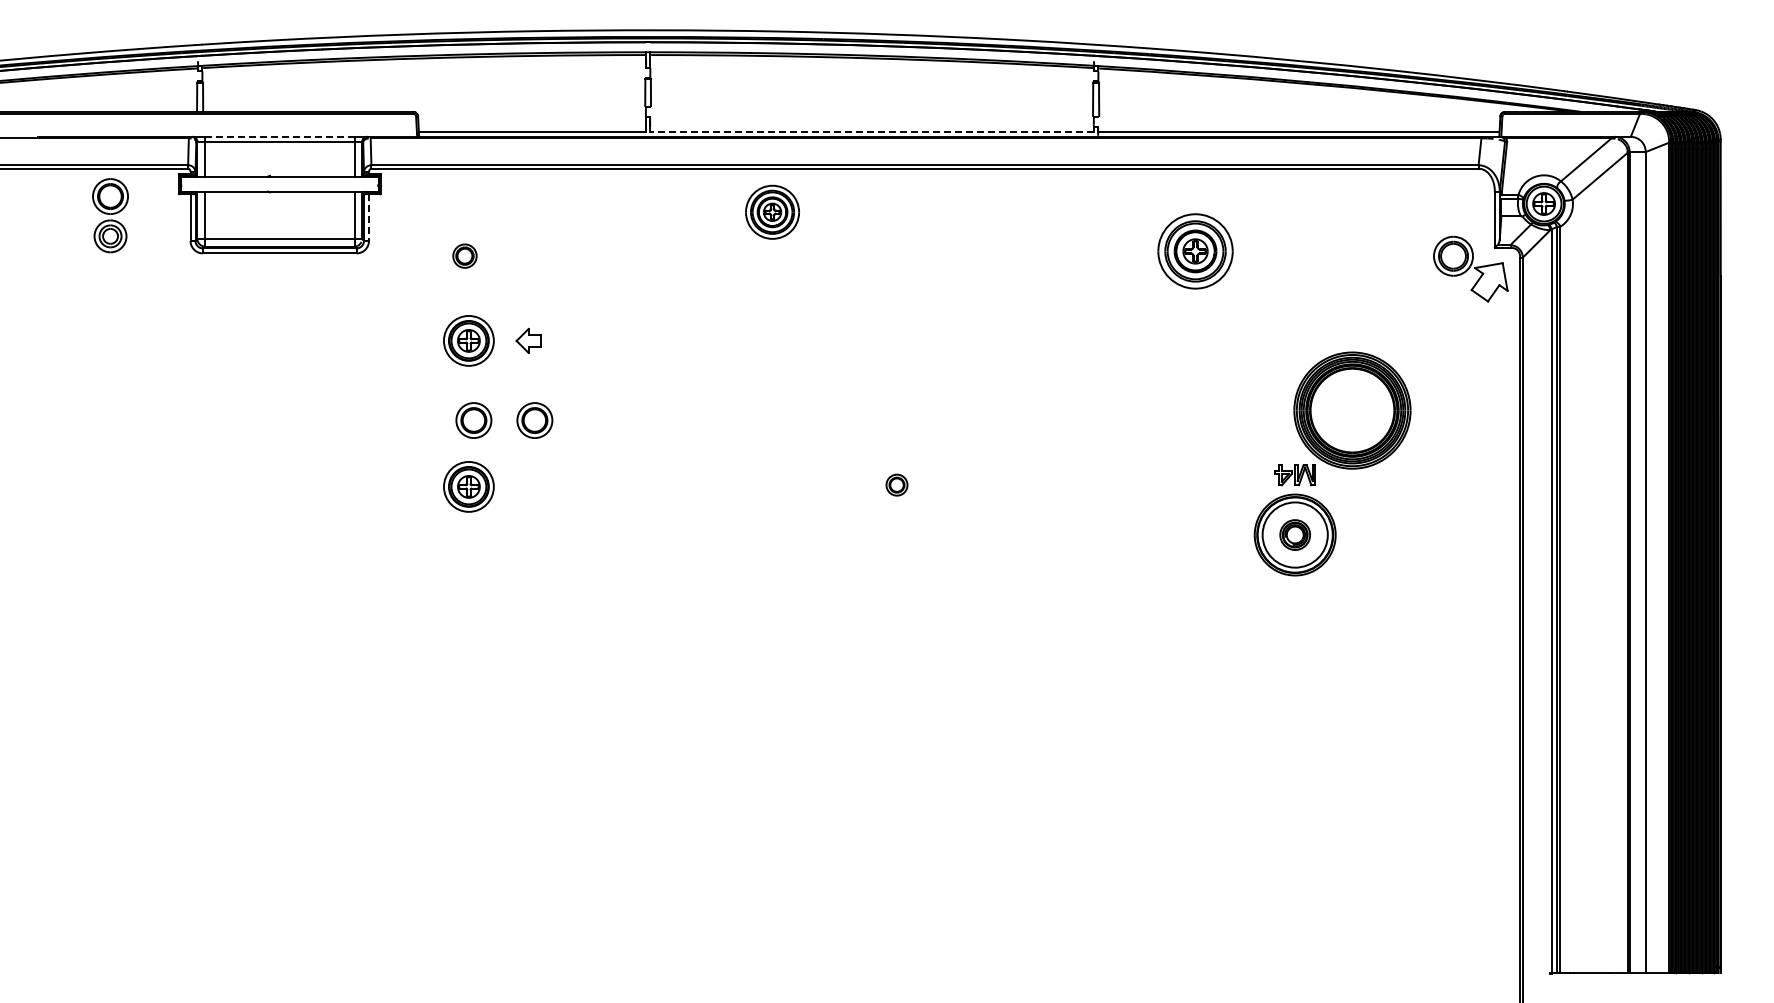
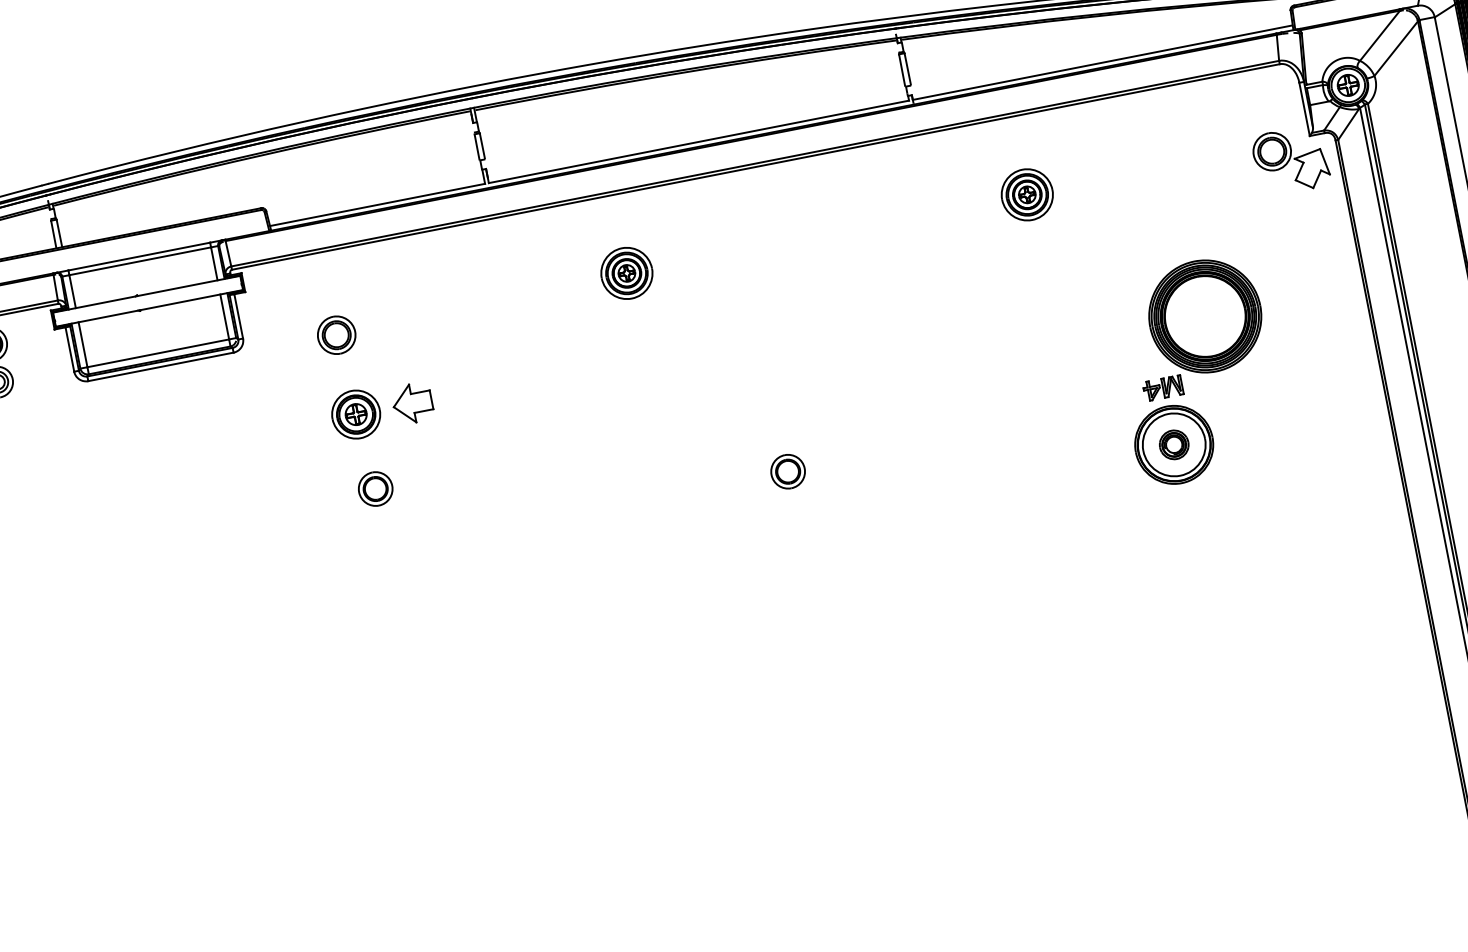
line: (871, 131) -> (698, 141), dashed -> solid
line: (279, 136) -> (138, 256), dashed -> solid
part: (772, 211) -> (626, 272), moved
line: (368, 218) -> (238, 317), dashed -> solid
part: (1195, 250) -> (1027, 194), size x0.71
part: (464, 255) -> (336, 334), size x1.67
part: (528, 340) -> (412, 403), size x1.67
part: (534, 420) -> (433, 477), removed
part: (896, 484) -> (787, 471), size x1.67
part: (468, 486) -> (382, 552), removed

